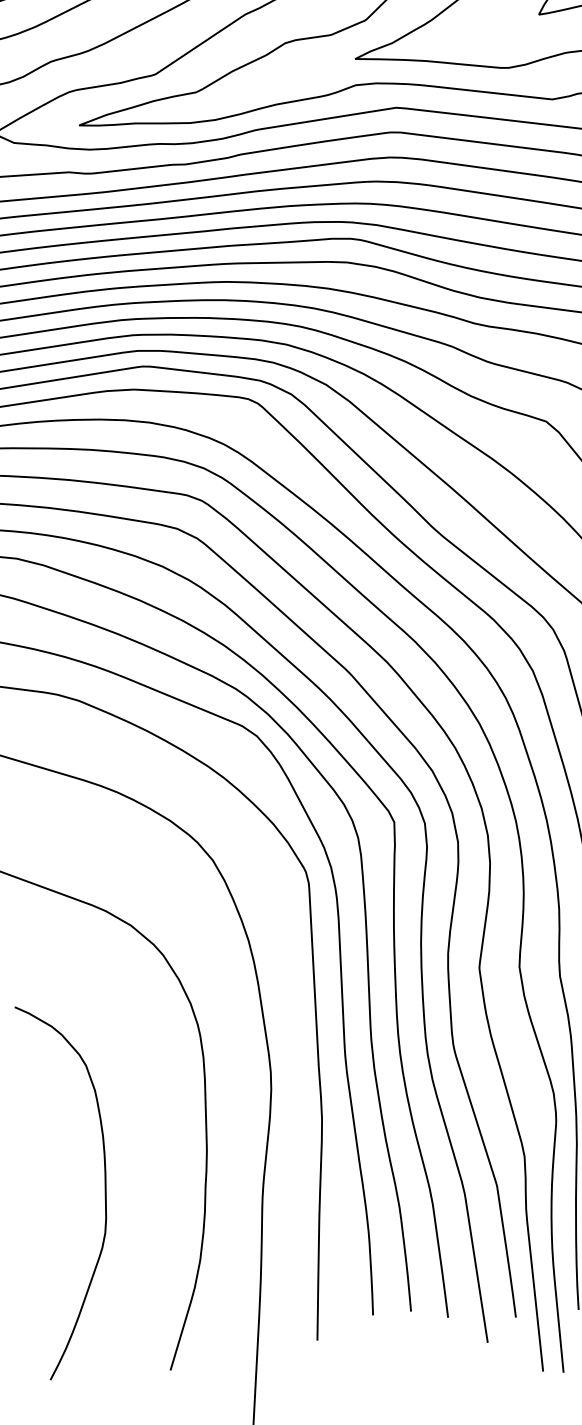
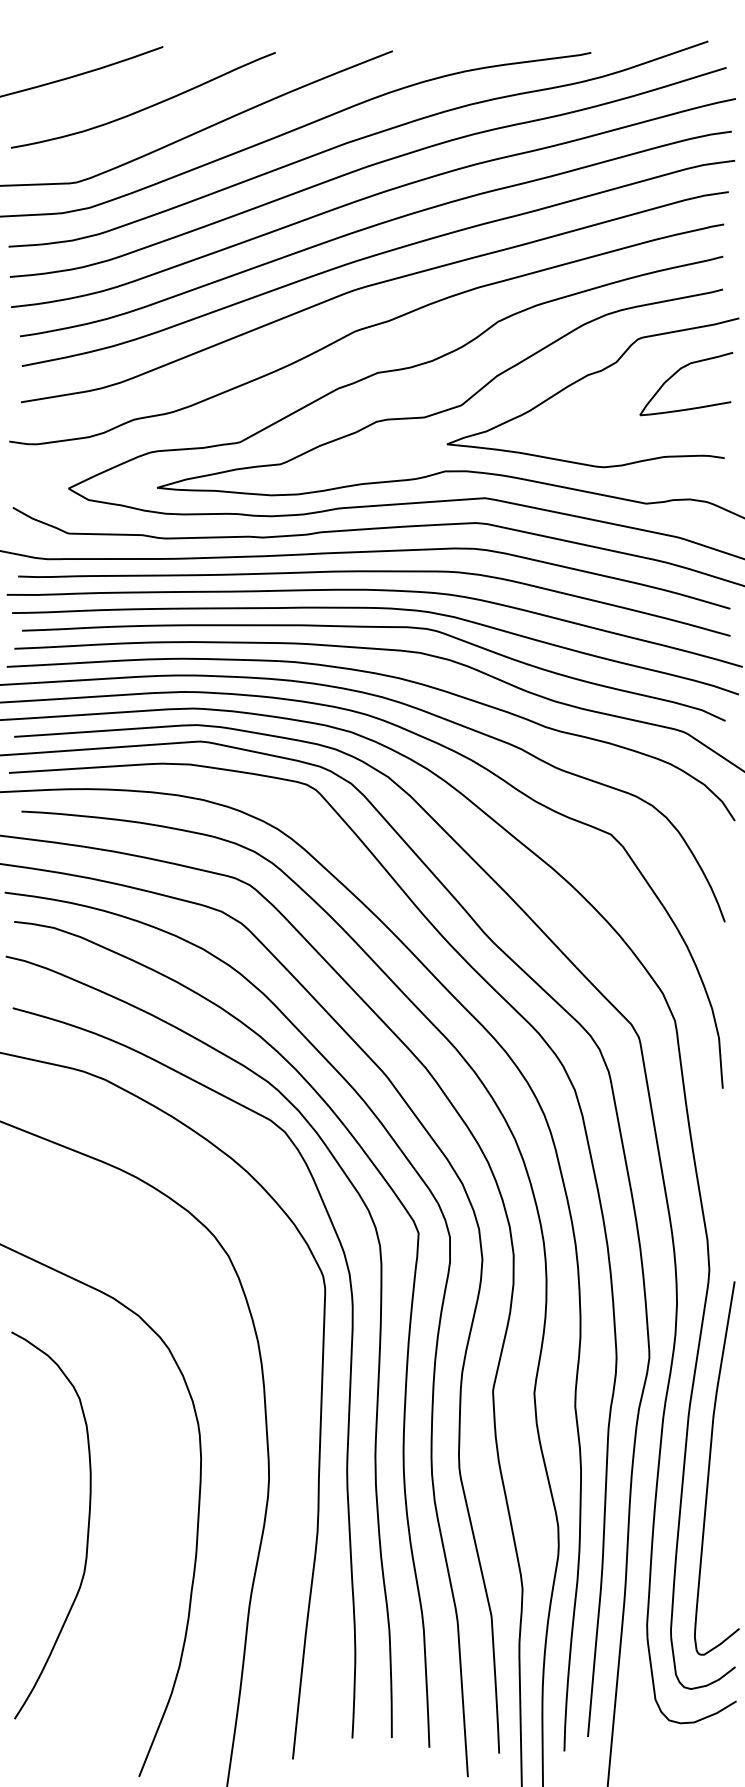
curve: (104, 1187) -> (87, 1525), moved

